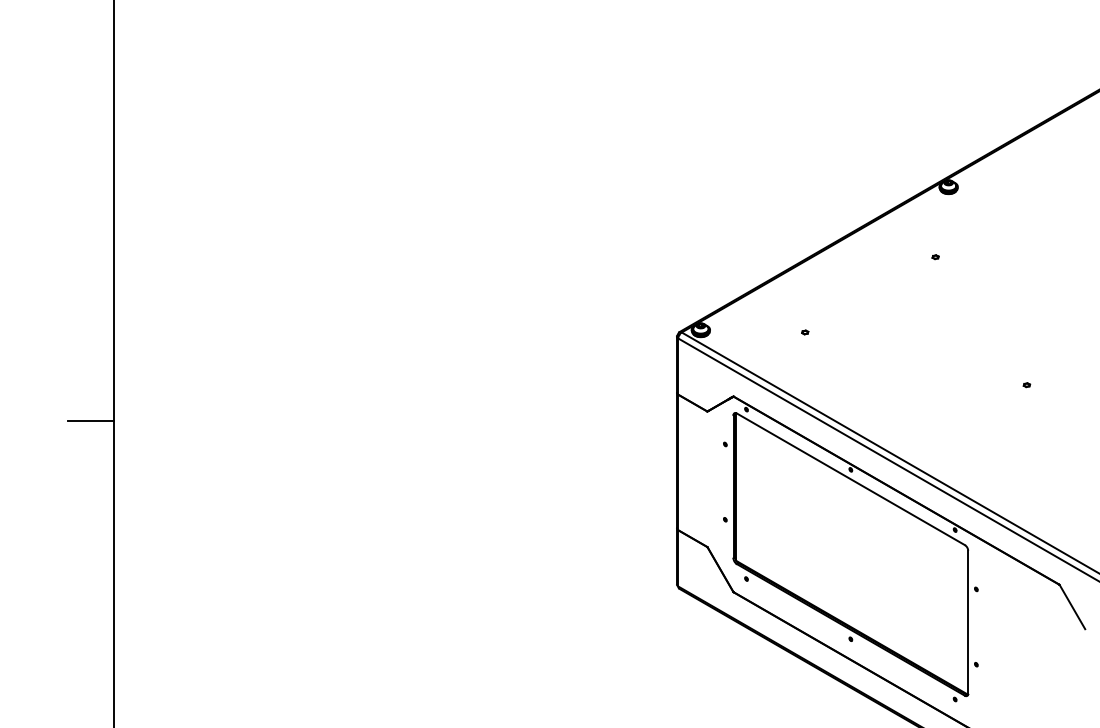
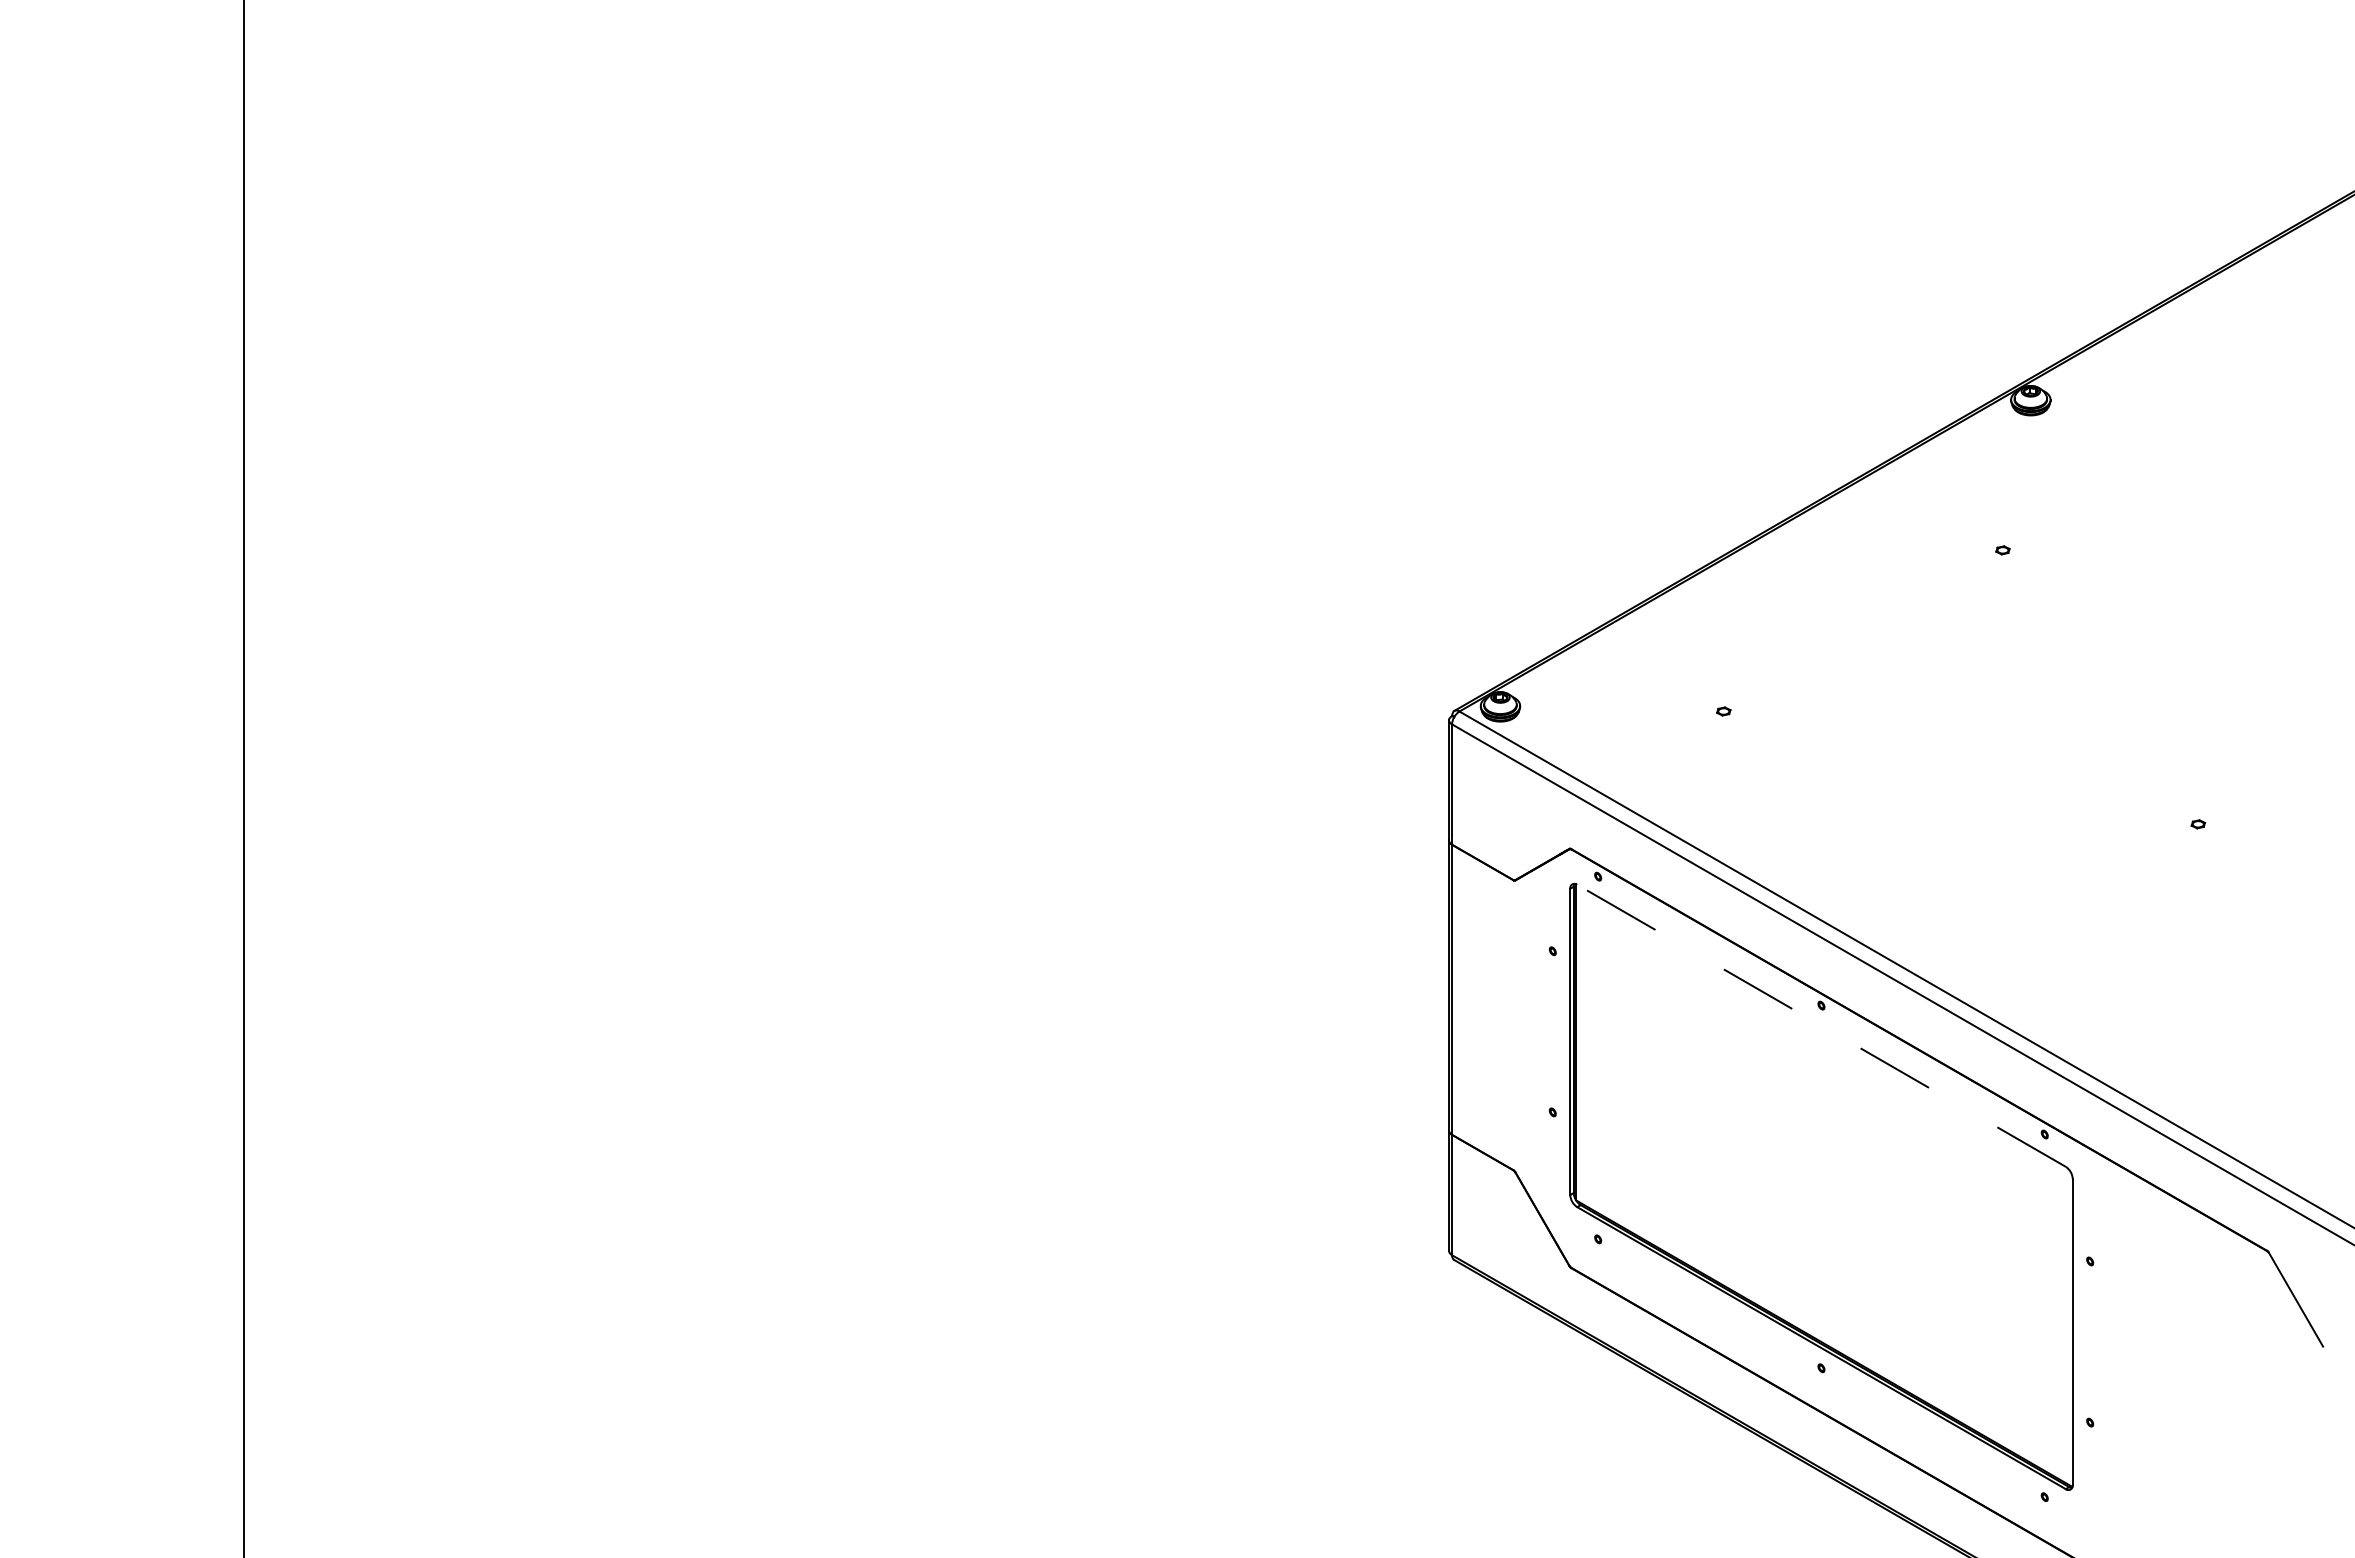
line: (90, 420) -> (193, 899), removed
line: (850, 479) -> (1820, 1026), solid -> dashed

